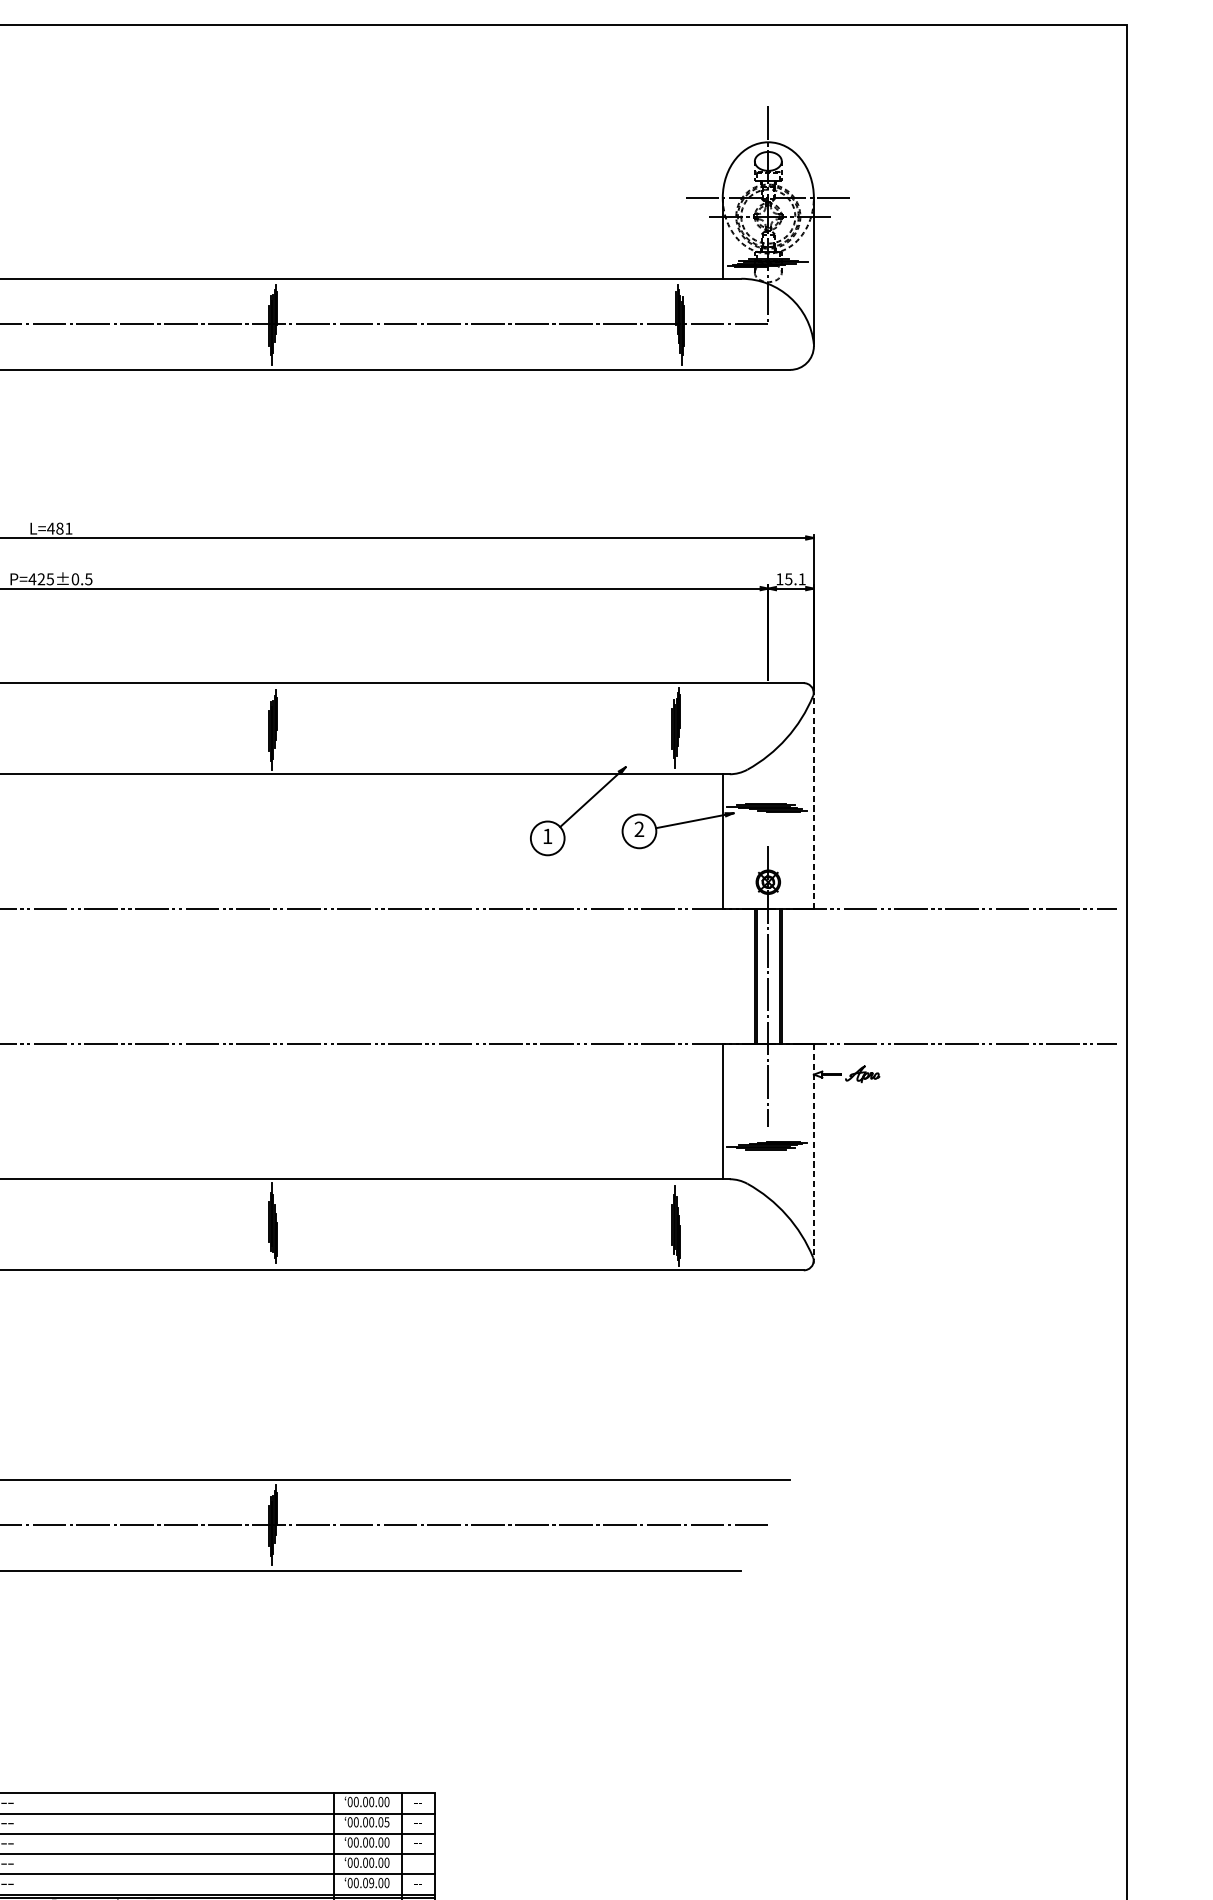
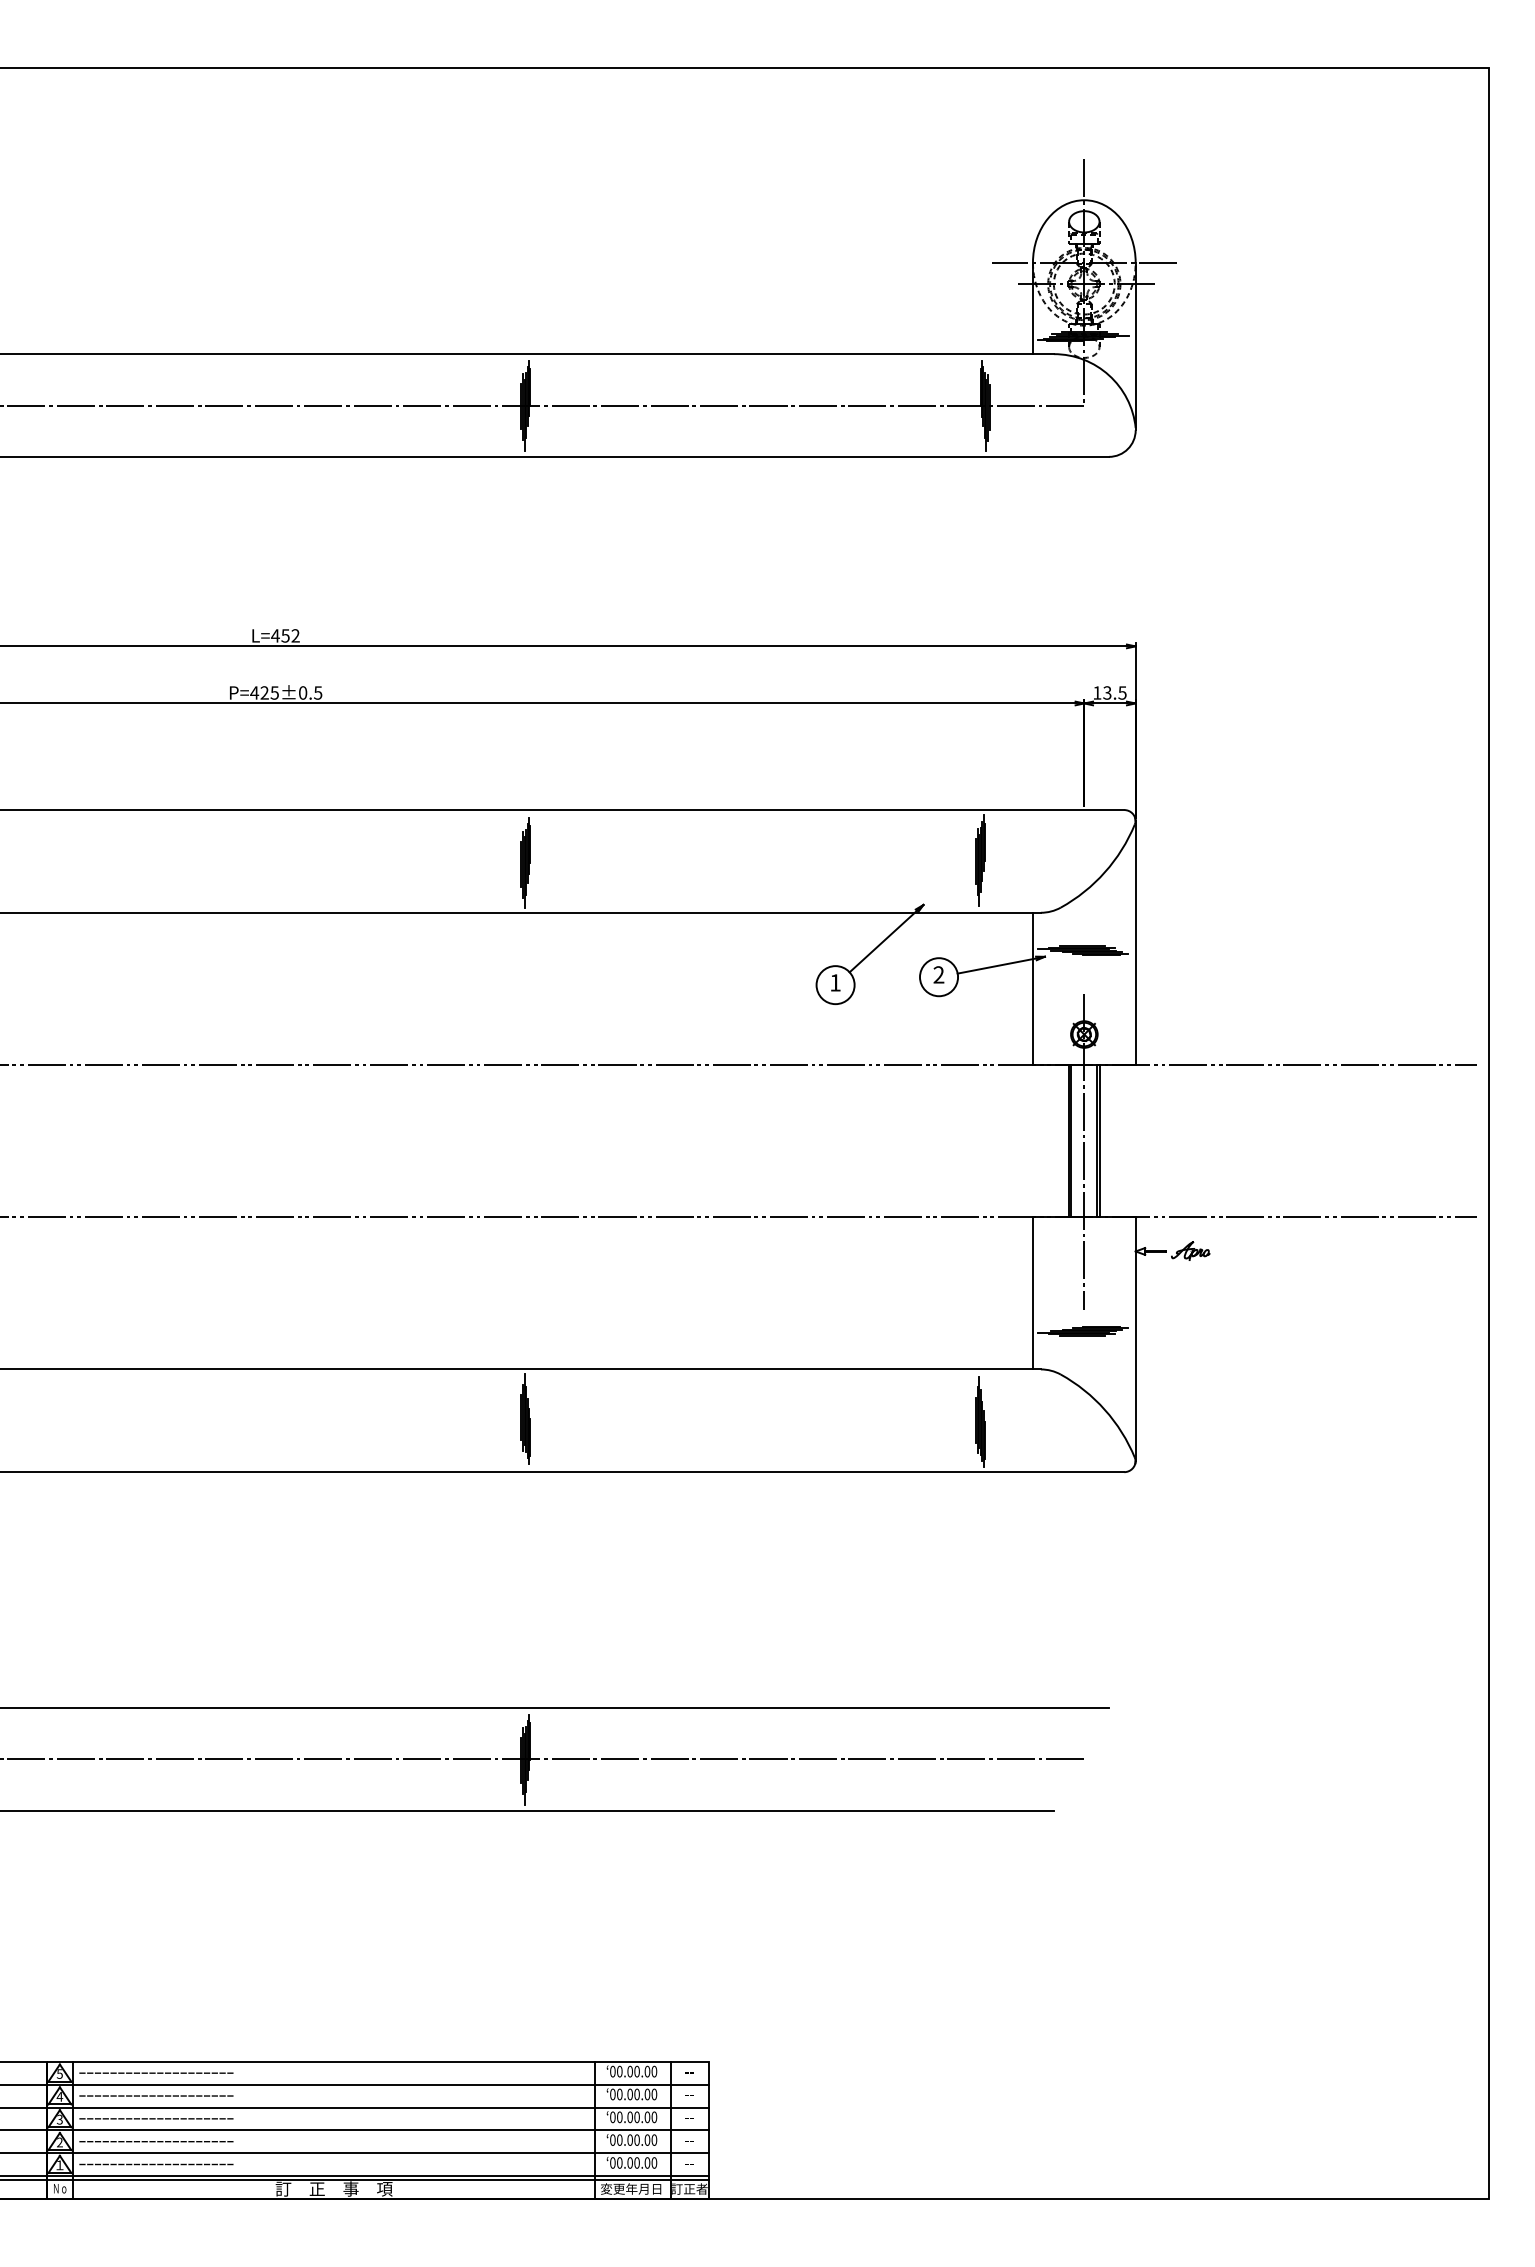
text: (64, 528) -> (290, 635), L=481 -> L=452
text: (795, 578) -> (1114, 692), 15.1 -> 13.5
line: (813, 801) -> (1135, 943), dashed -> solid
line: (813, 1151) -> (1135, 1338), dashed -> solid
text: (387, 1822) -> (654, 2094), 00.00.05 -> 00.00.00
text: (371, 1882) -> (636, 2162), 00.09.00 -> 00.00.00

